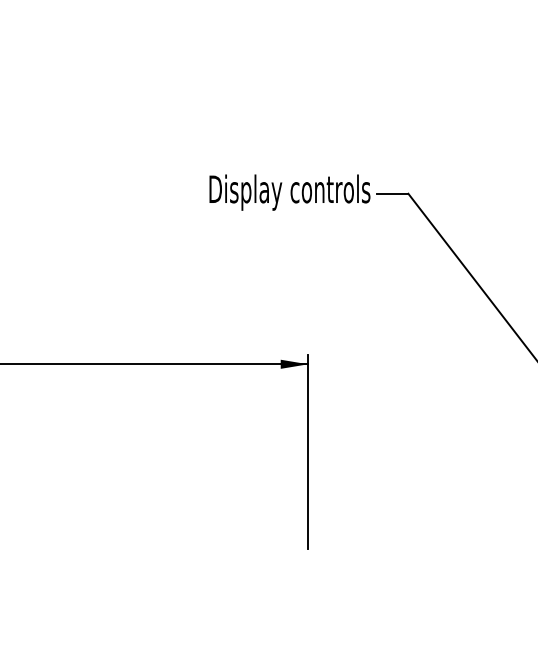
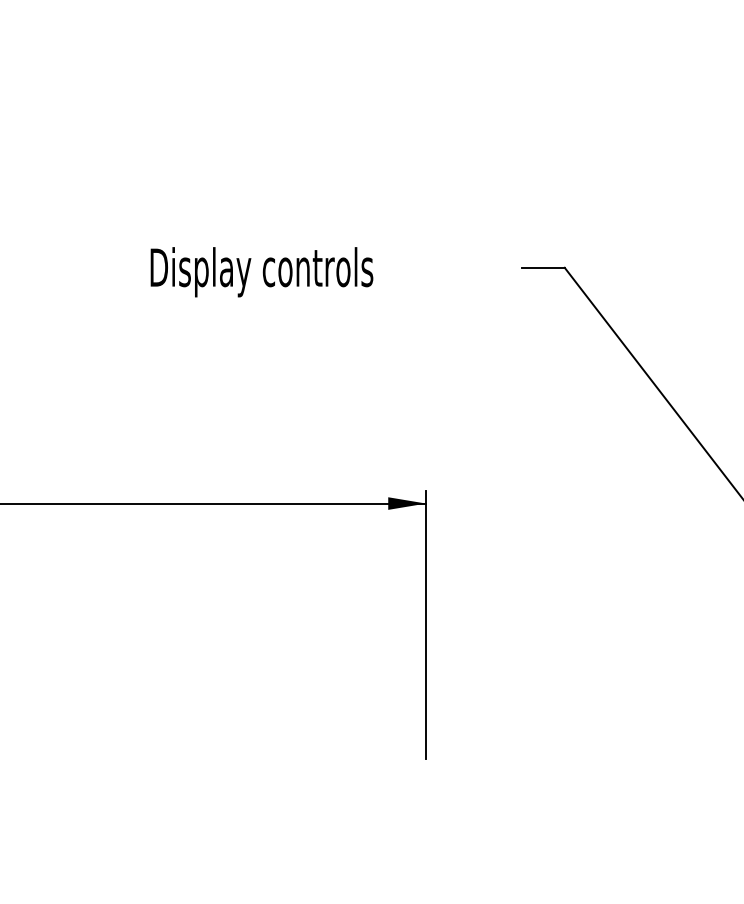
text: (289, 192) -> (261, 272), moved

